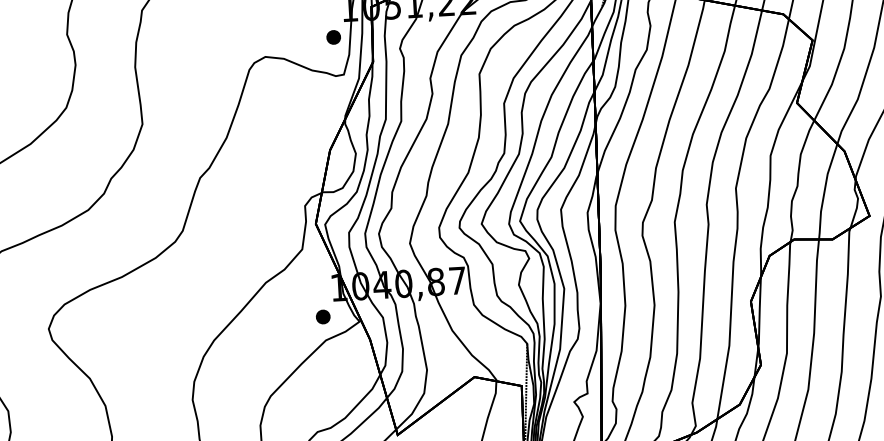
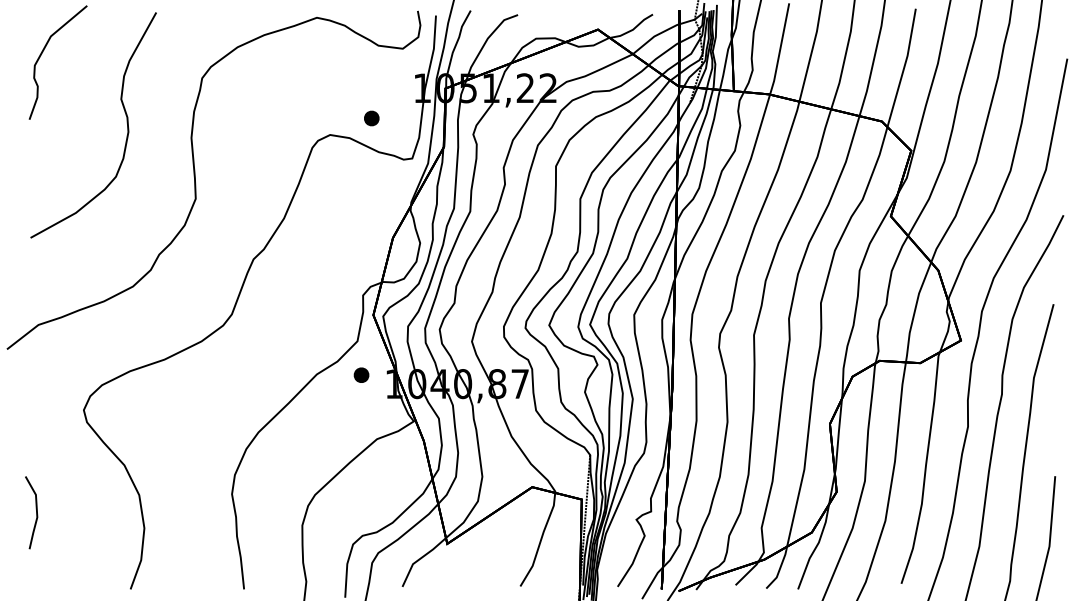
part: (333, 37) -> (371, 118), moved
part: (323, 316) -> (361, 374), moved

